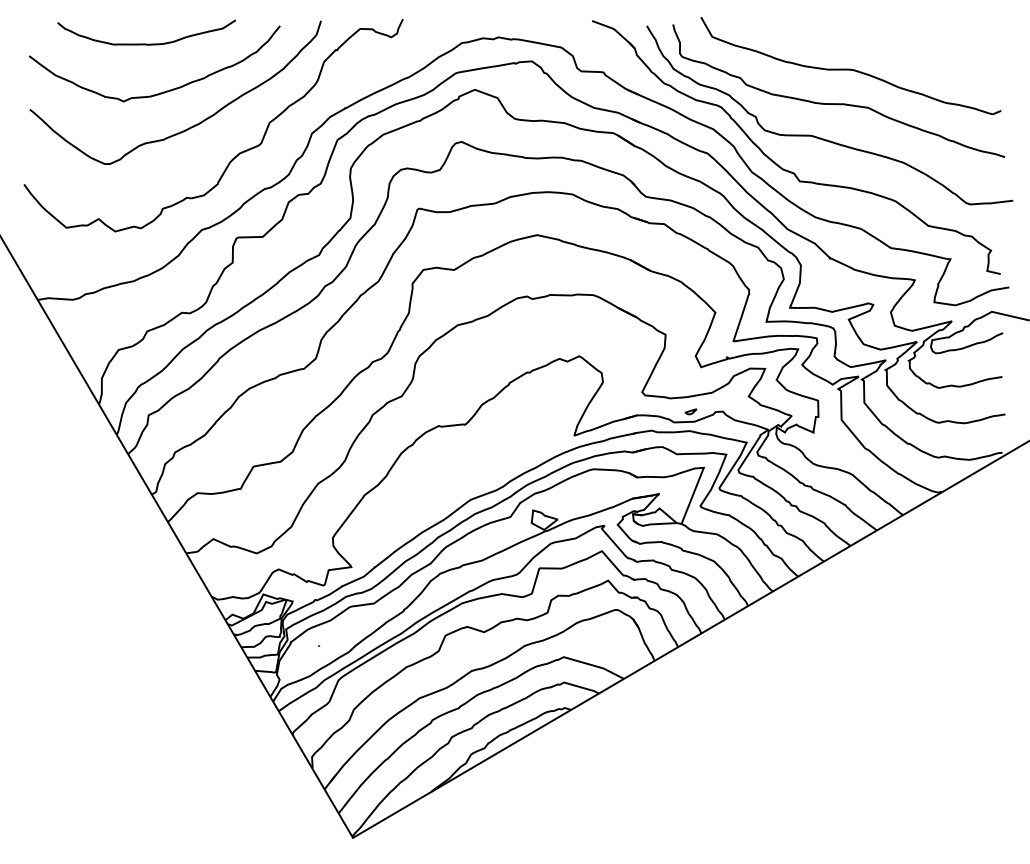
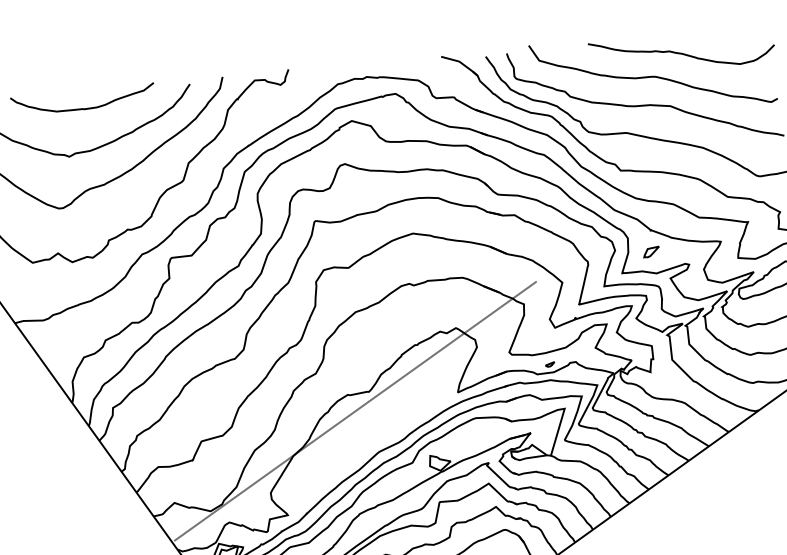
curve: (888, 43) -> (681, 52), added
part: (827, 284) -> (650, 251), added
line: (445, 446) -> (354, 410), added

